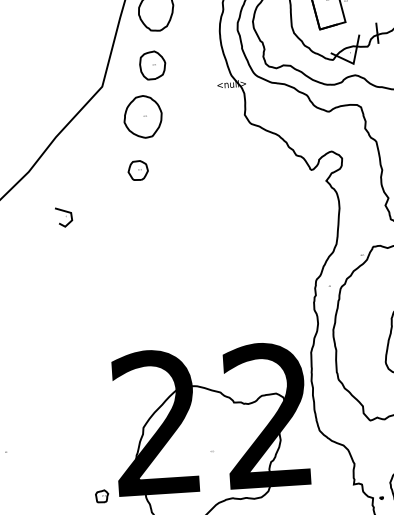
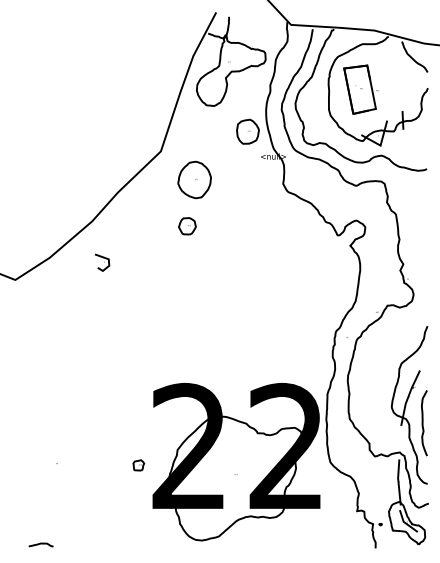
part: (152, 65) -> (247, 131), moved
part: (64, 217) -> (102, 262), moved
part: (101, 496) -> (138, 465), moved

